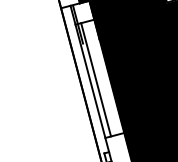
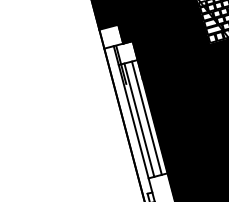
line: (103, 77) -> (146, 117), added

